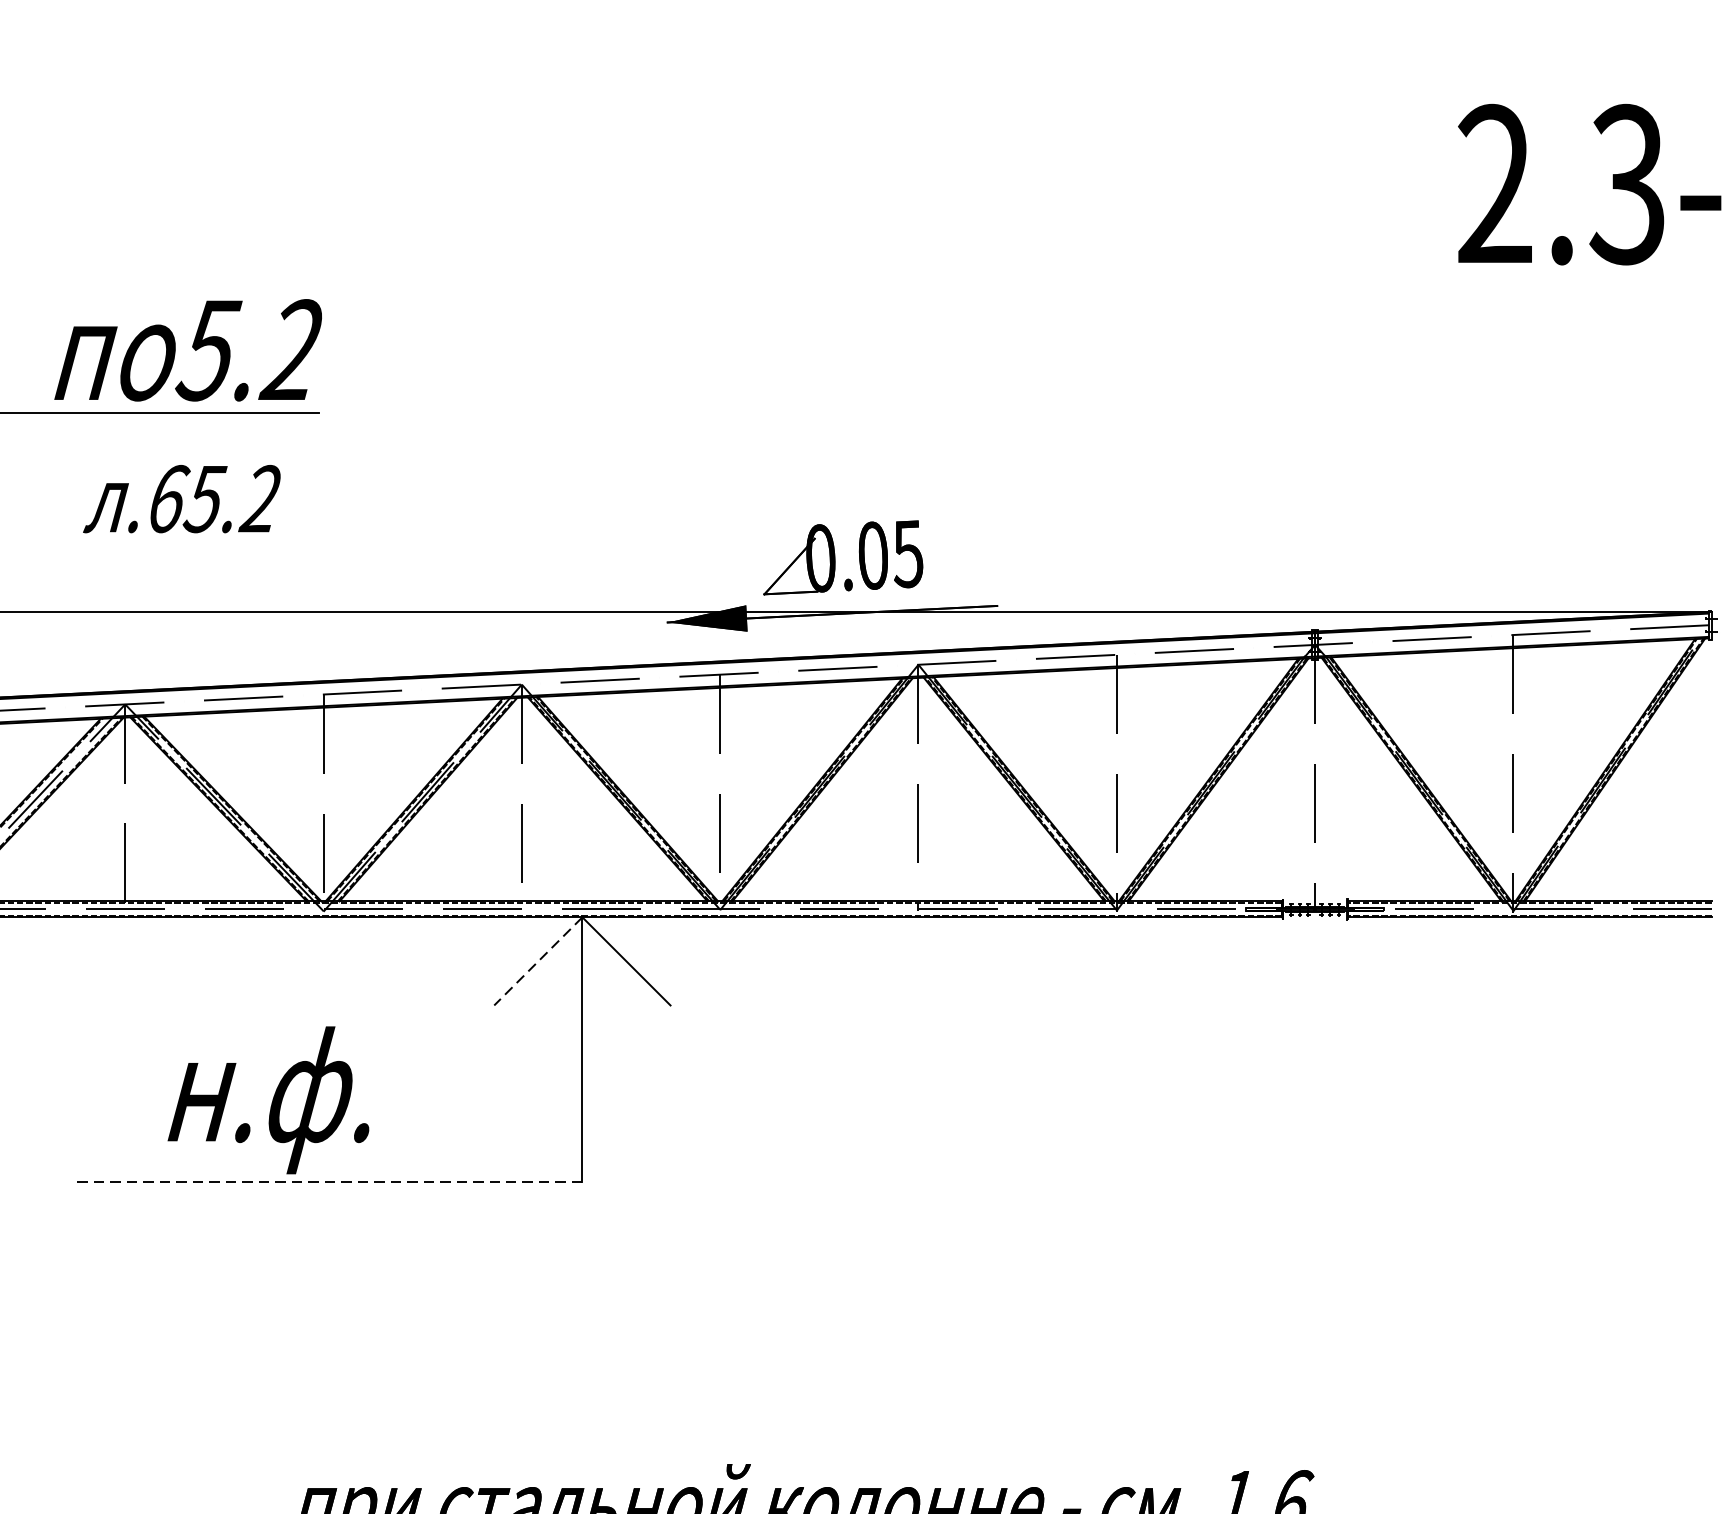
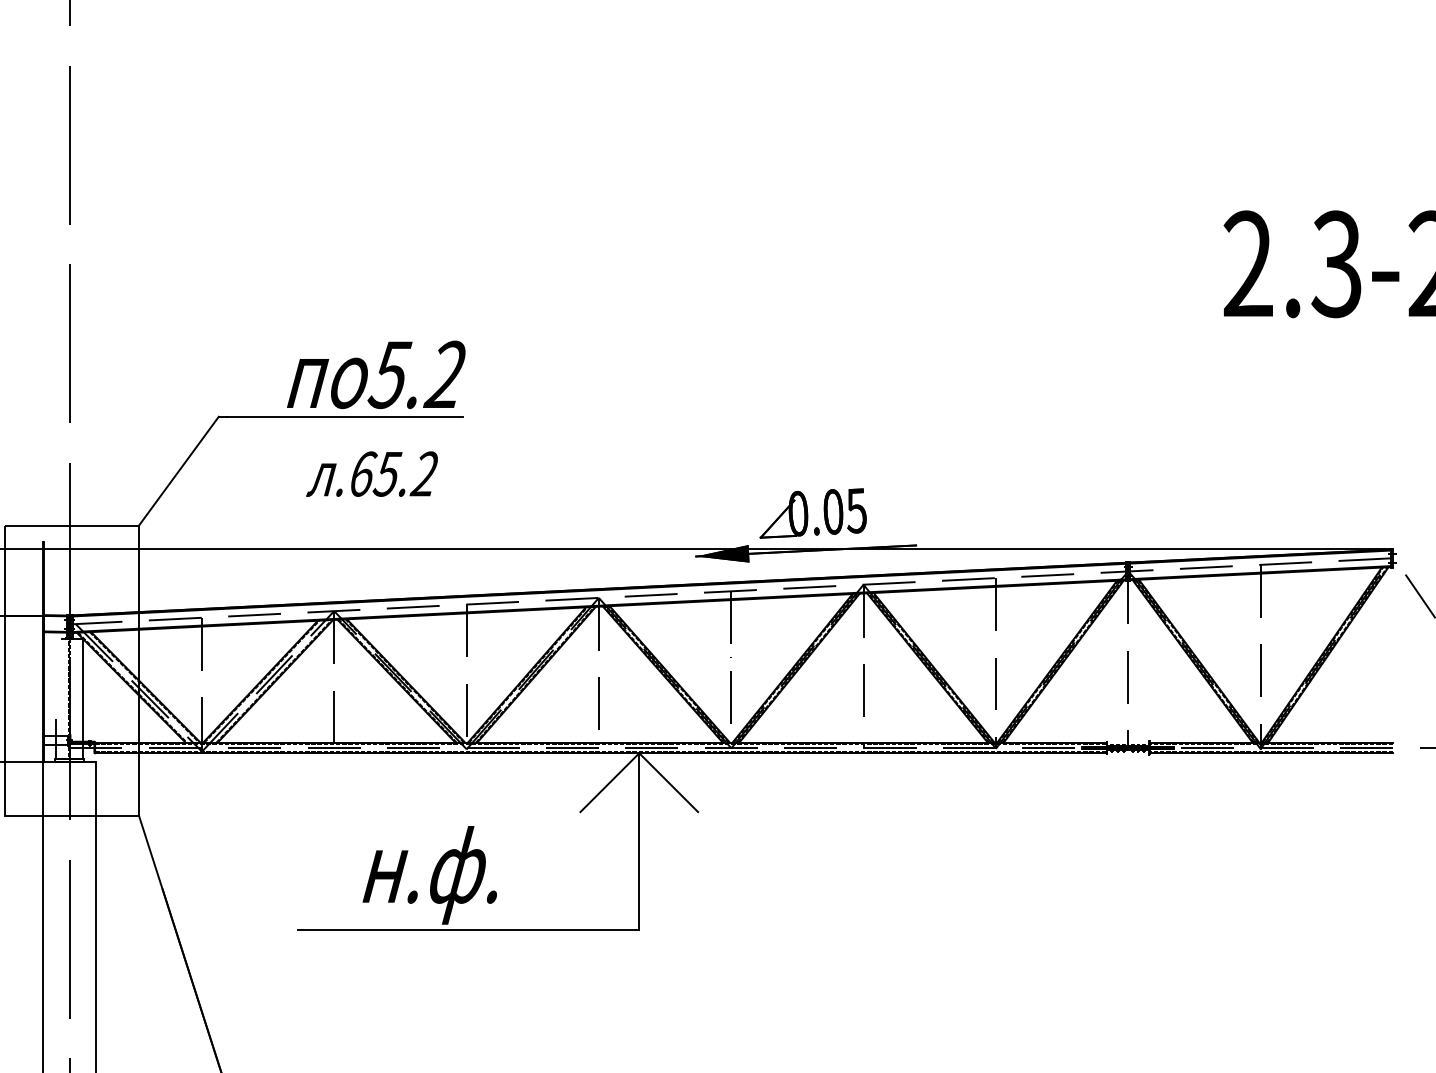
line: (537, 961) -> (609, 782), dashed -> solid
line: (326, 1181) -> (468, 929), dashed -> solid

